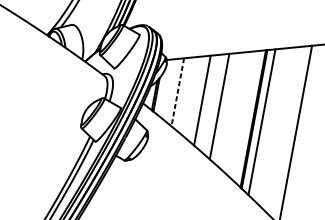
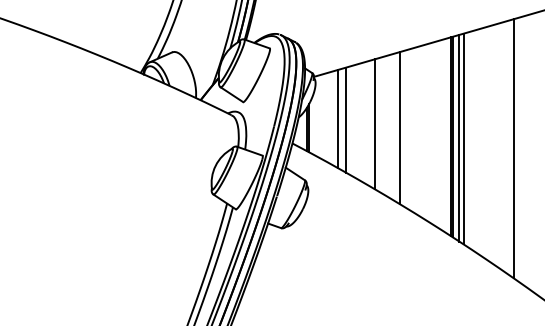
line: (177, 92) -> (338, 119), dashed -> solid
line: (182, 93) -> (345, 119), added
line: (259, 120) -> (459, 137), added

